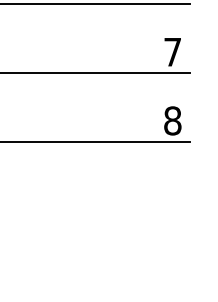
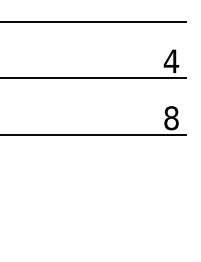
text: (172, 52) -> (171, 61), 7 -> 4

